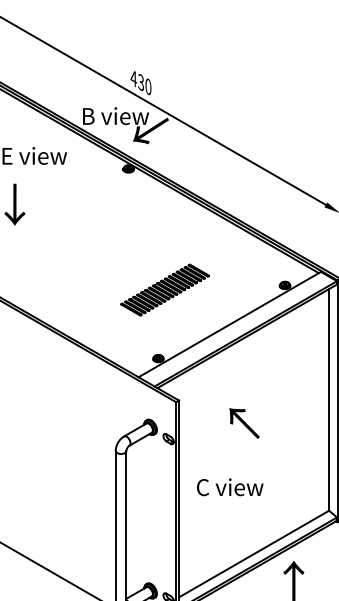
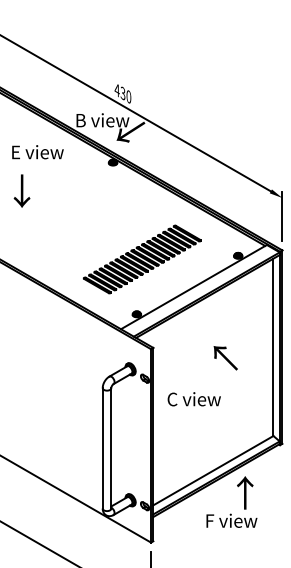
part: (164, 290) -> (141, 259), size x1.67
text: (244, 423) -> (225, 358), moved
text: (229, 487) -> (193, 399), moved

